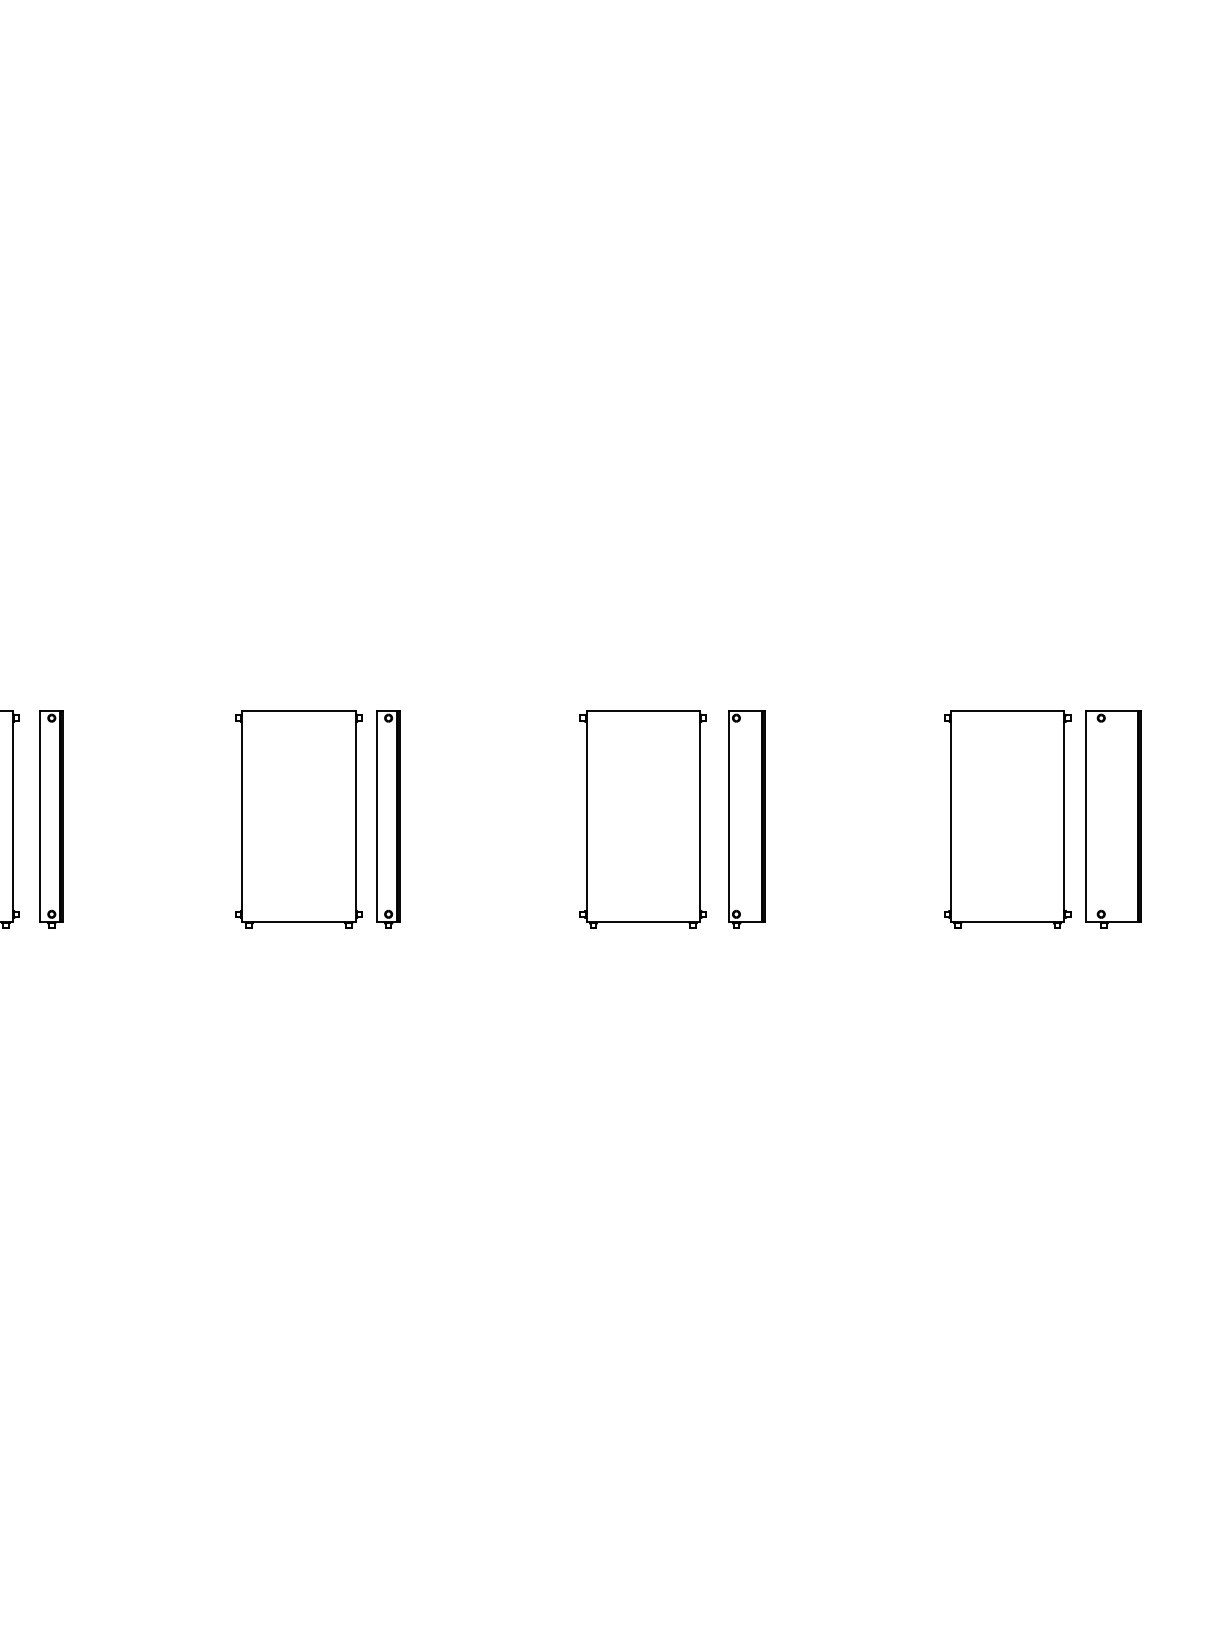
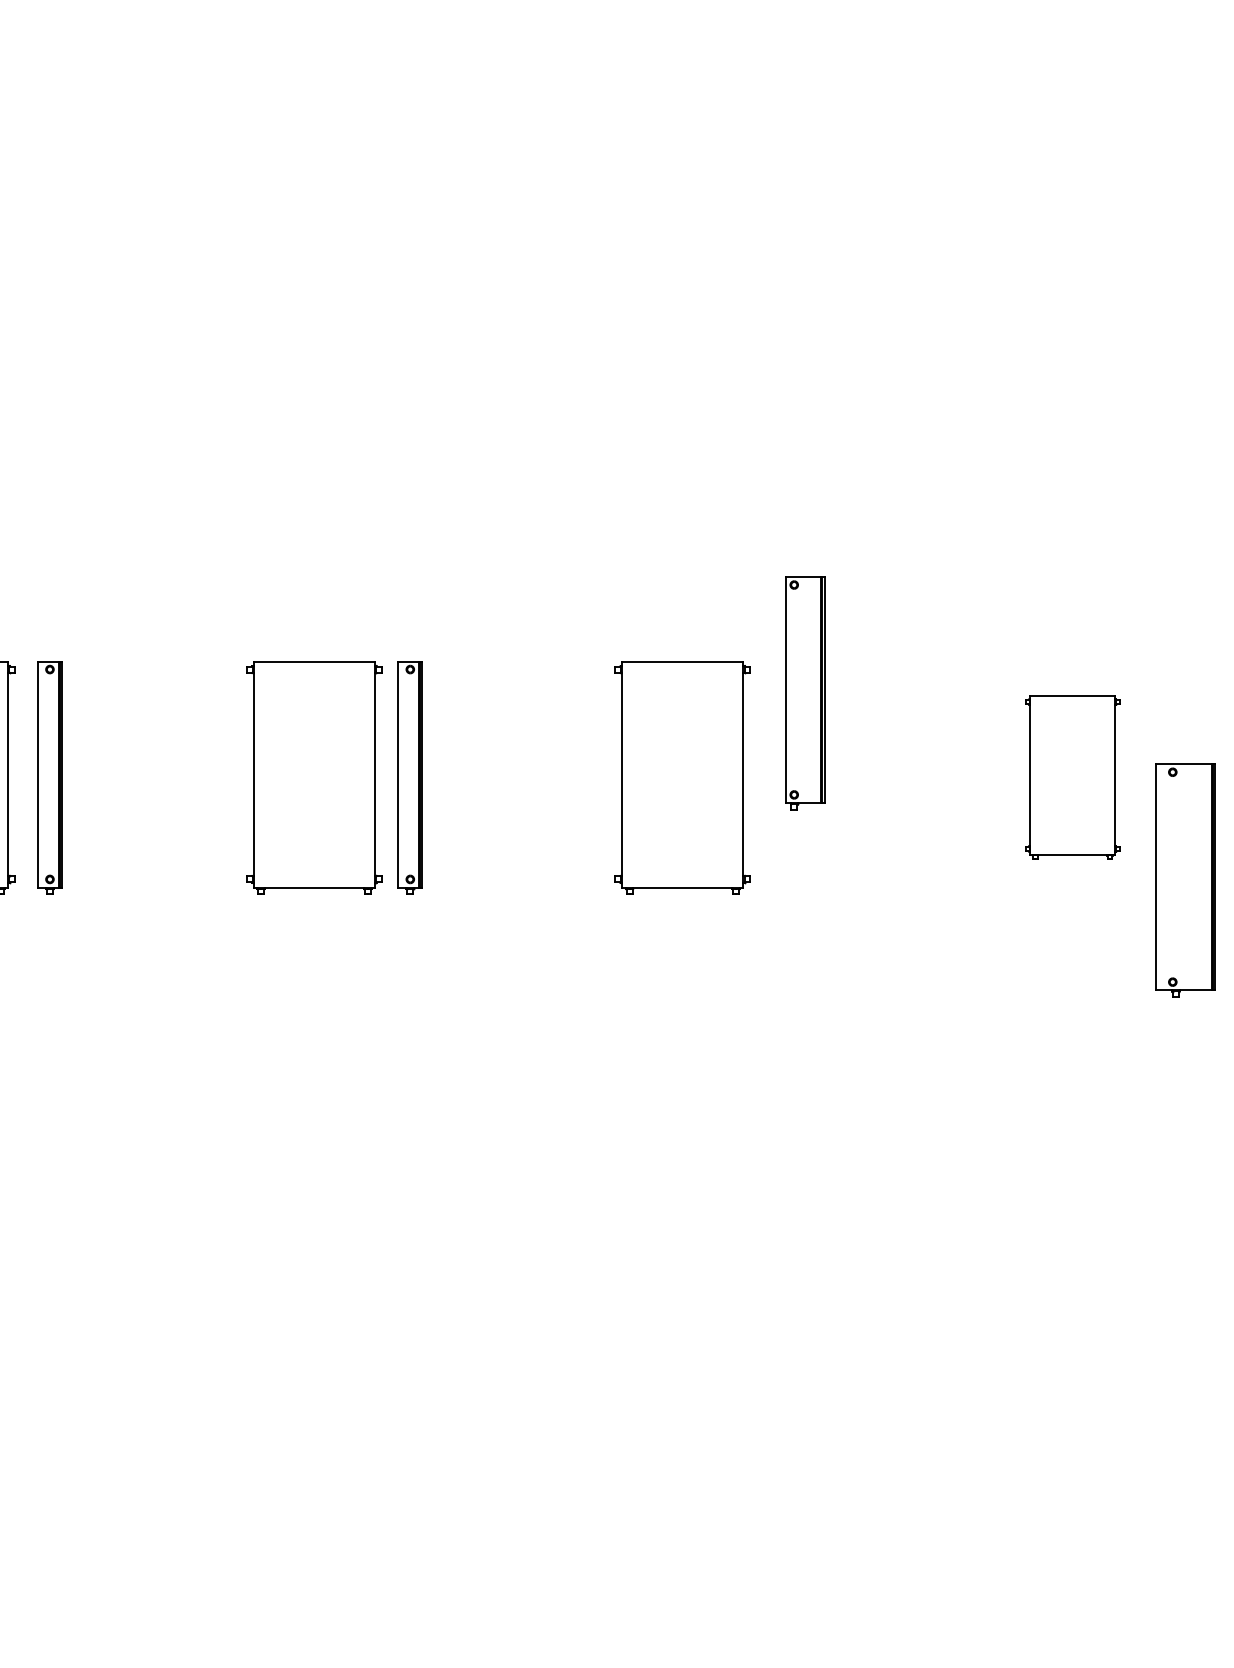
part: (746, 819) -> (804, 693), moved
part: (1007, 819) -> (1072, 777), size x0.7
part: (1113, 819) -> (1185, 880), moved

